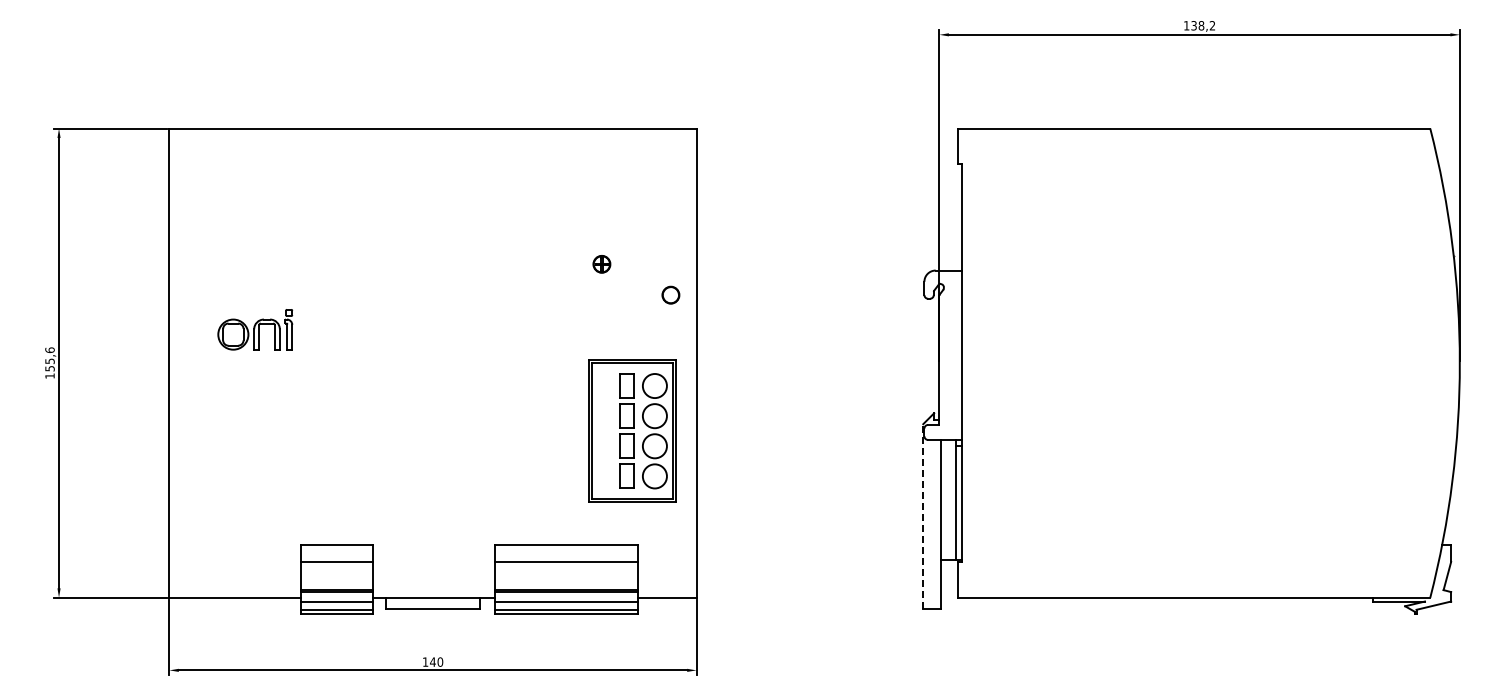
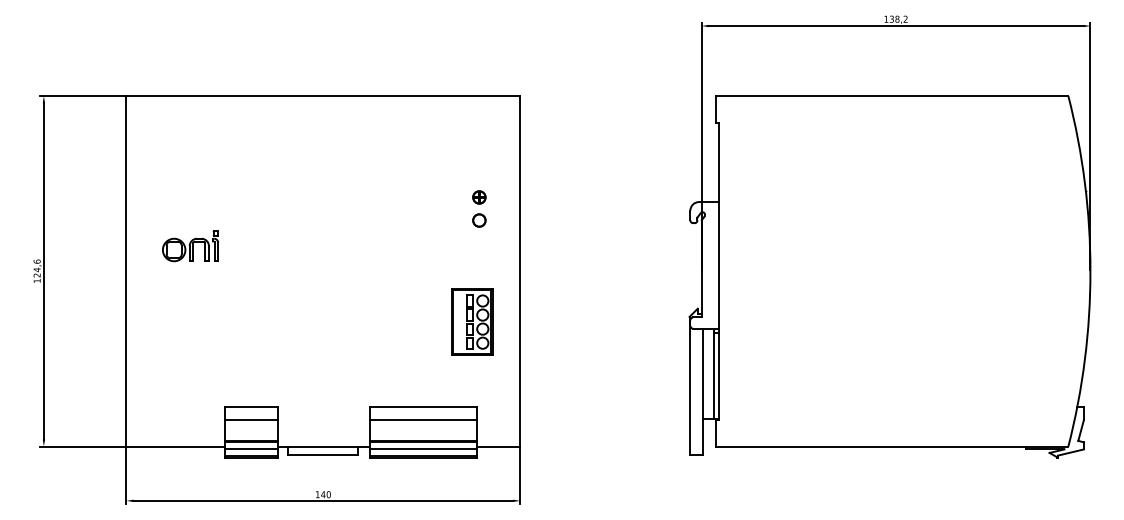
part: (601, 264) -> (479, 197), moved
part: (670, 294) -> (479, 220), moved
text: (49, 364) -> (36, 272), 155,6 -> 124,6
part: (632, 430) -> (472, 321), size x0.62
line: (923, 515) -> (689, 385), dashed -> solid

